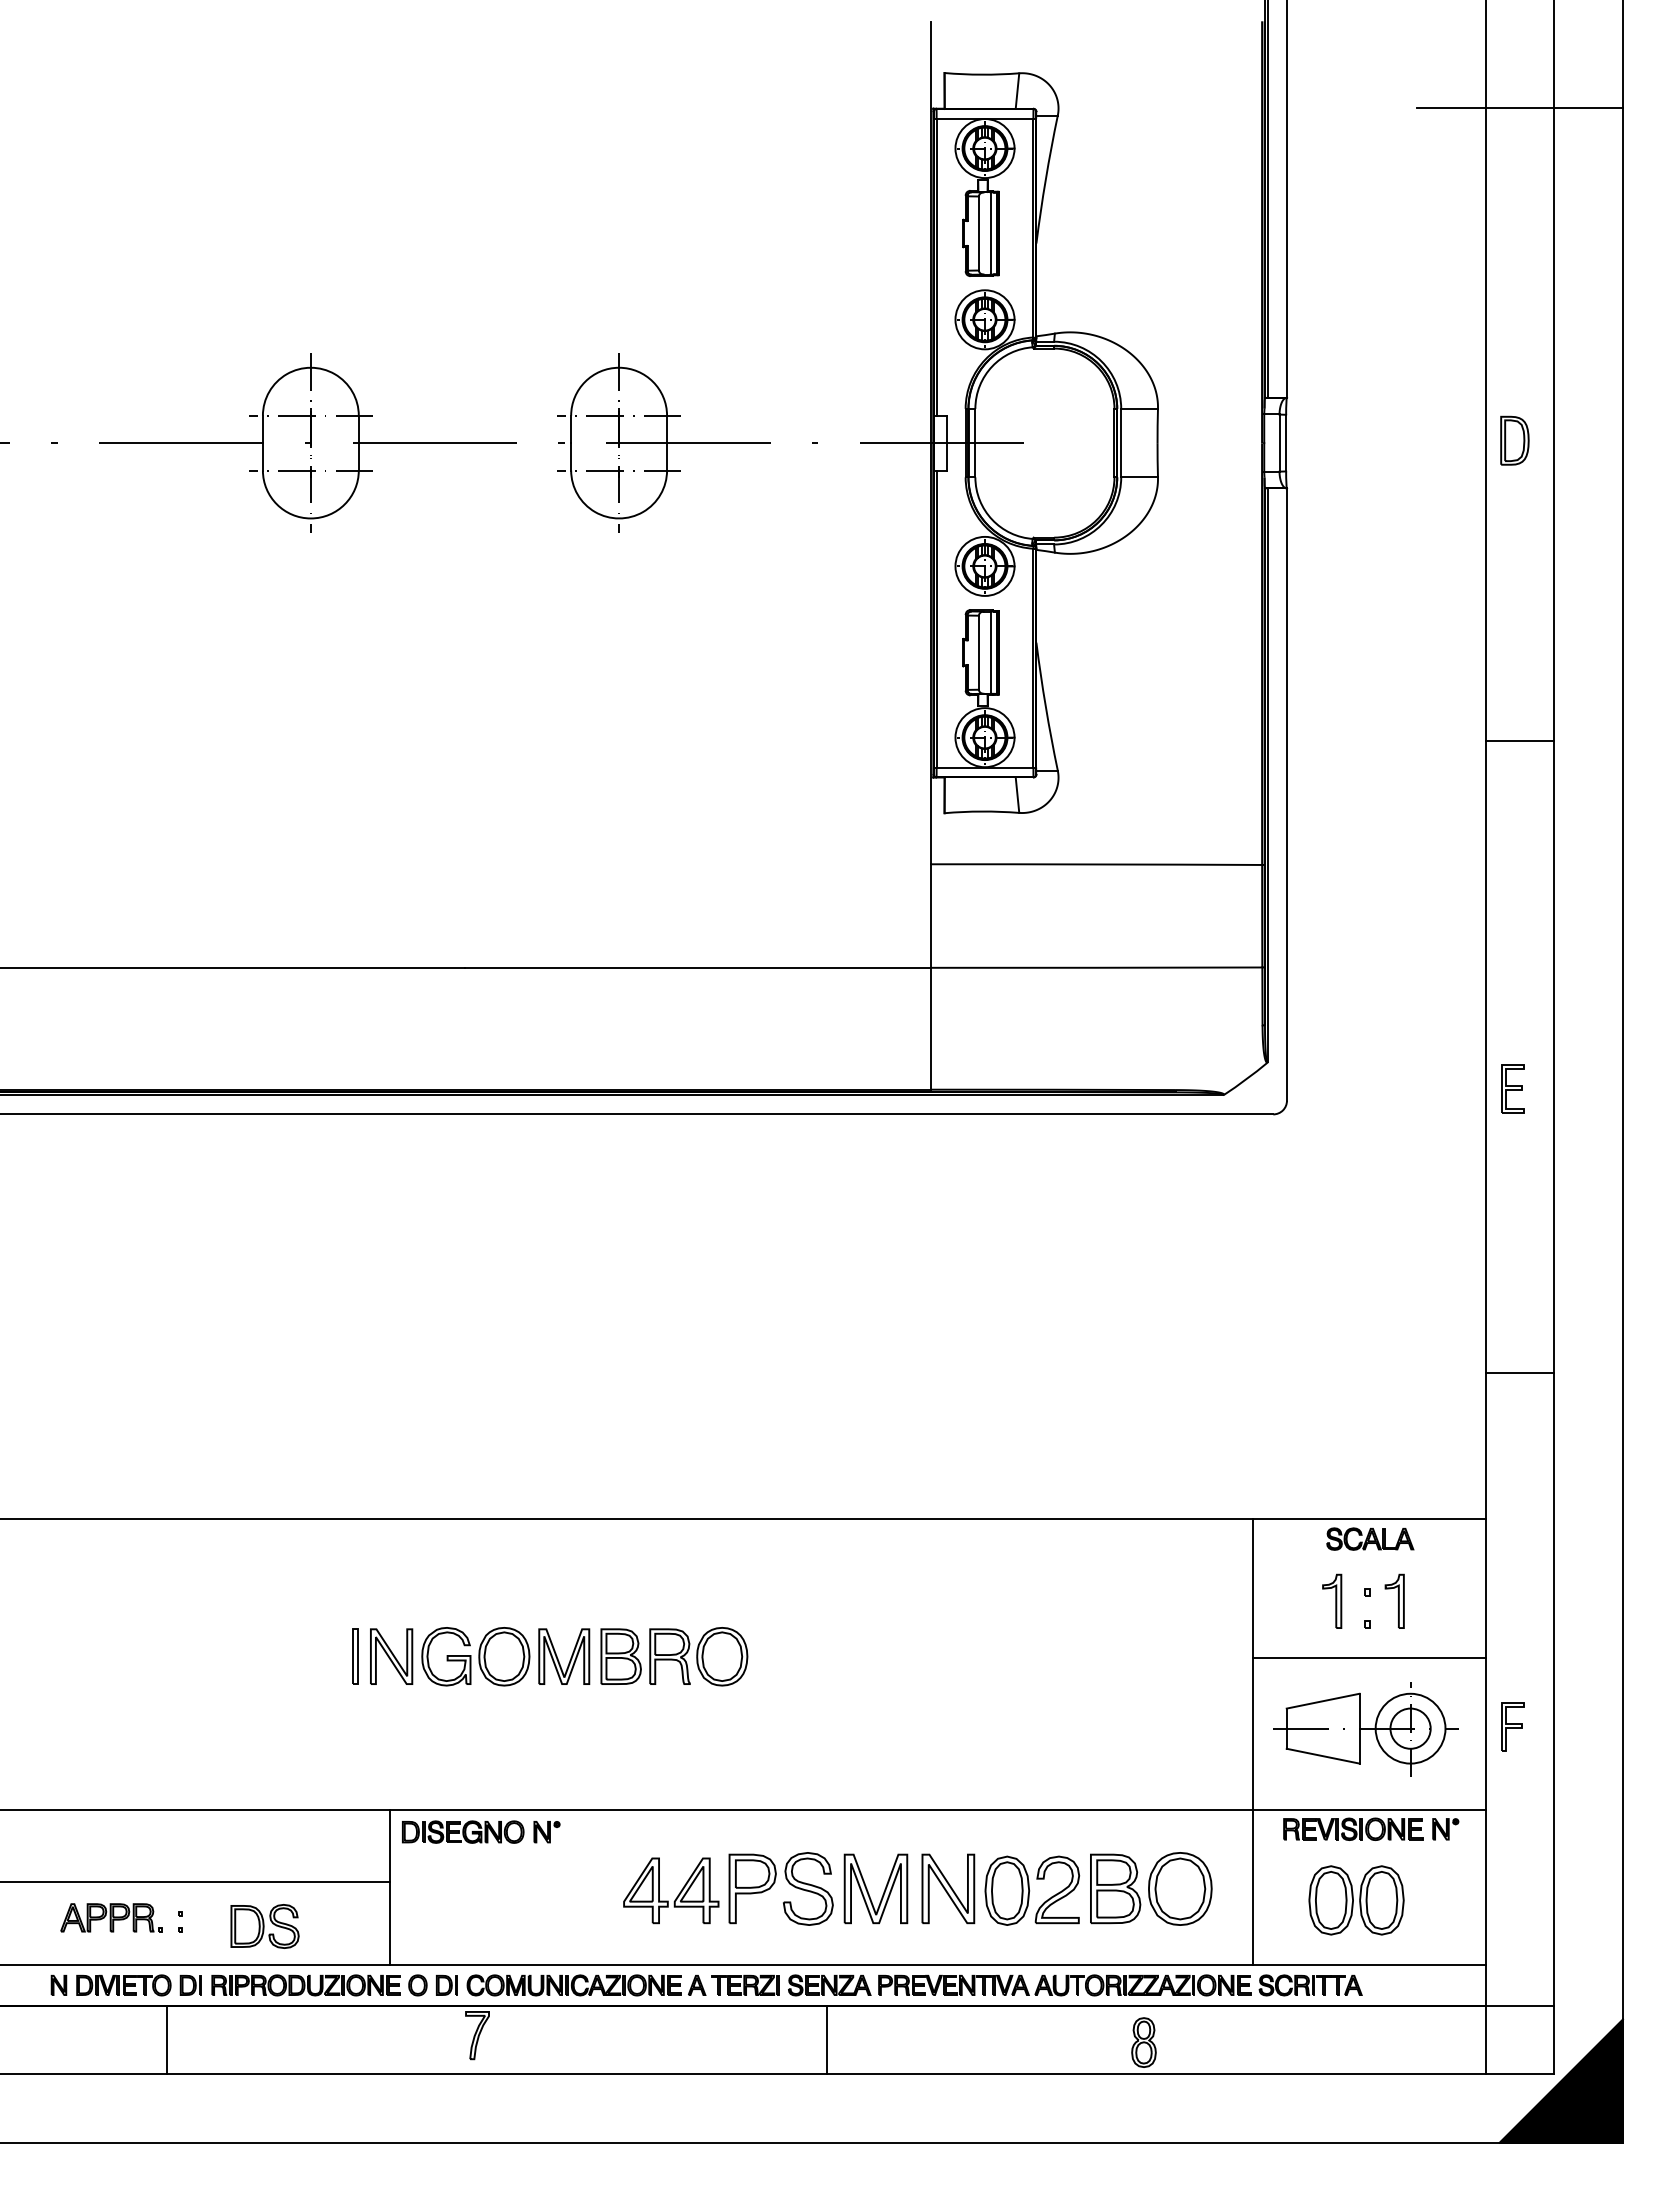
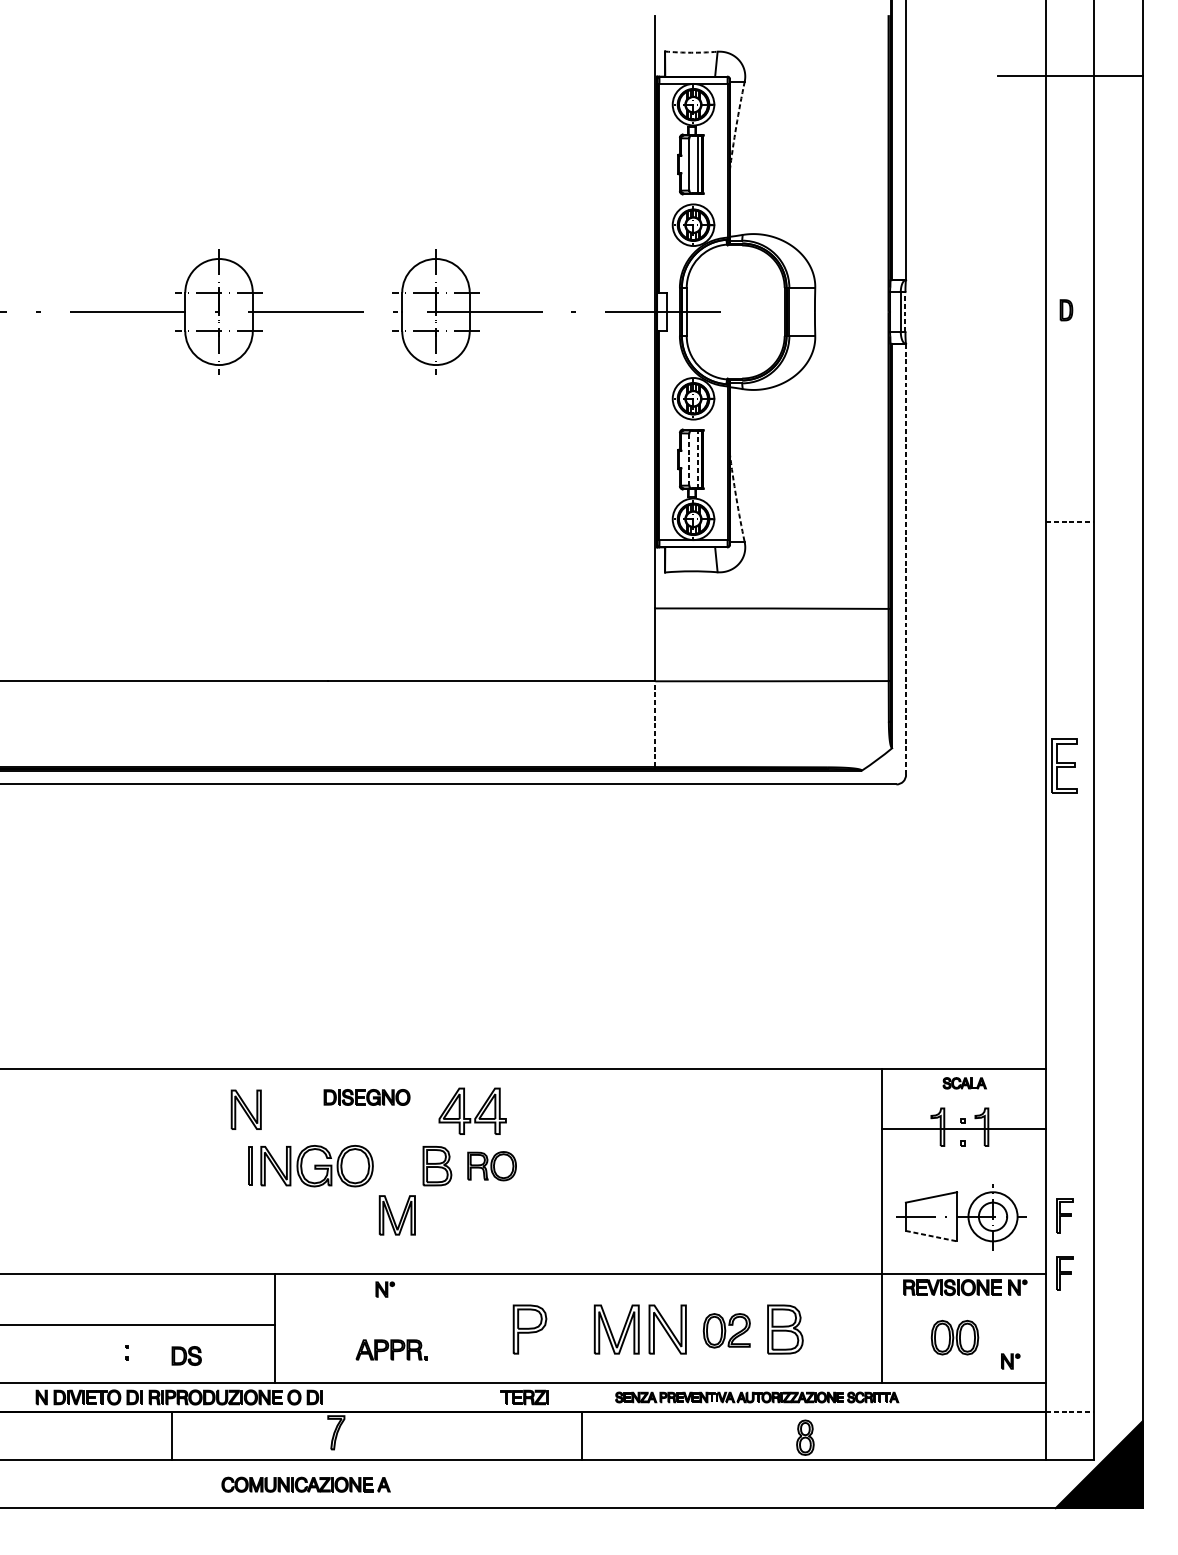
arc: (981, 74) -> (691, 52), solid -> dashed
arc: (1045, 179) -> (736, 126), solid -> dashed
part: (1514, 440) -> (1066, 310), size x0.6
line: (1286, 442) -> (905, 311), solid -> dashed
line: (978, 652) -> (688, 459), solid -> dashed
line: (990, 652) -> (697, 459), solid -> dashed
arc: (1045, 706) -> (736, 497), solid -> dashed
line: (1520, 740) -> (1070, 521), solid -> dashed
line: (1286, 795) -> (905, 560), solid -> dashed
line: (930, 1028) -> (655, 724), solid -> dashed
part: (1512, 1088) -> (1064, 766), size x1.6
line: (1519, 1373) -> (1069, 966), removed
part: (1370, 1538) -> (964, 1082), size x0.7
part: (349, 1576) -> (246, 1109), added
part: (698, 1656) -> (491, 1165), size x0.7
part: (570, 1657) -> (401, 1215), moved
line: (1369, 1657) -> (964, 1128), moved
line: (1323, 1756) -> (931, 1236), solid -> dashed
part: (1512, 1808) -> (1064, 1272), added
part: (463, 1831) -> (367, 1097), moved
part: (808, 1888) -> (569, 1329), removed
part: (1180, 1888) -> (831, 1329), removed
part: (1032, 1890) -> (726, 1330), size x0.7
part: (677, 1895) -> (477, 1114), moved
part: (1356, 1900) -> (954, 1337), size x0.7
part: (111, 1917) -> (391, 1349), moved
part: (264, 1926) -> (186, 1356), size x0.6
part: (1435, 1934) -> (1010, 1361), added
part: (586, 1985) -> (306, 1484), moved
part: (1075, 1985) -> (757, 1397), size x0.7
line: (1520, 2005) -> (1070, 1411), solid -> dashed
line: (167, 2039) -> (171, 1435), moved

